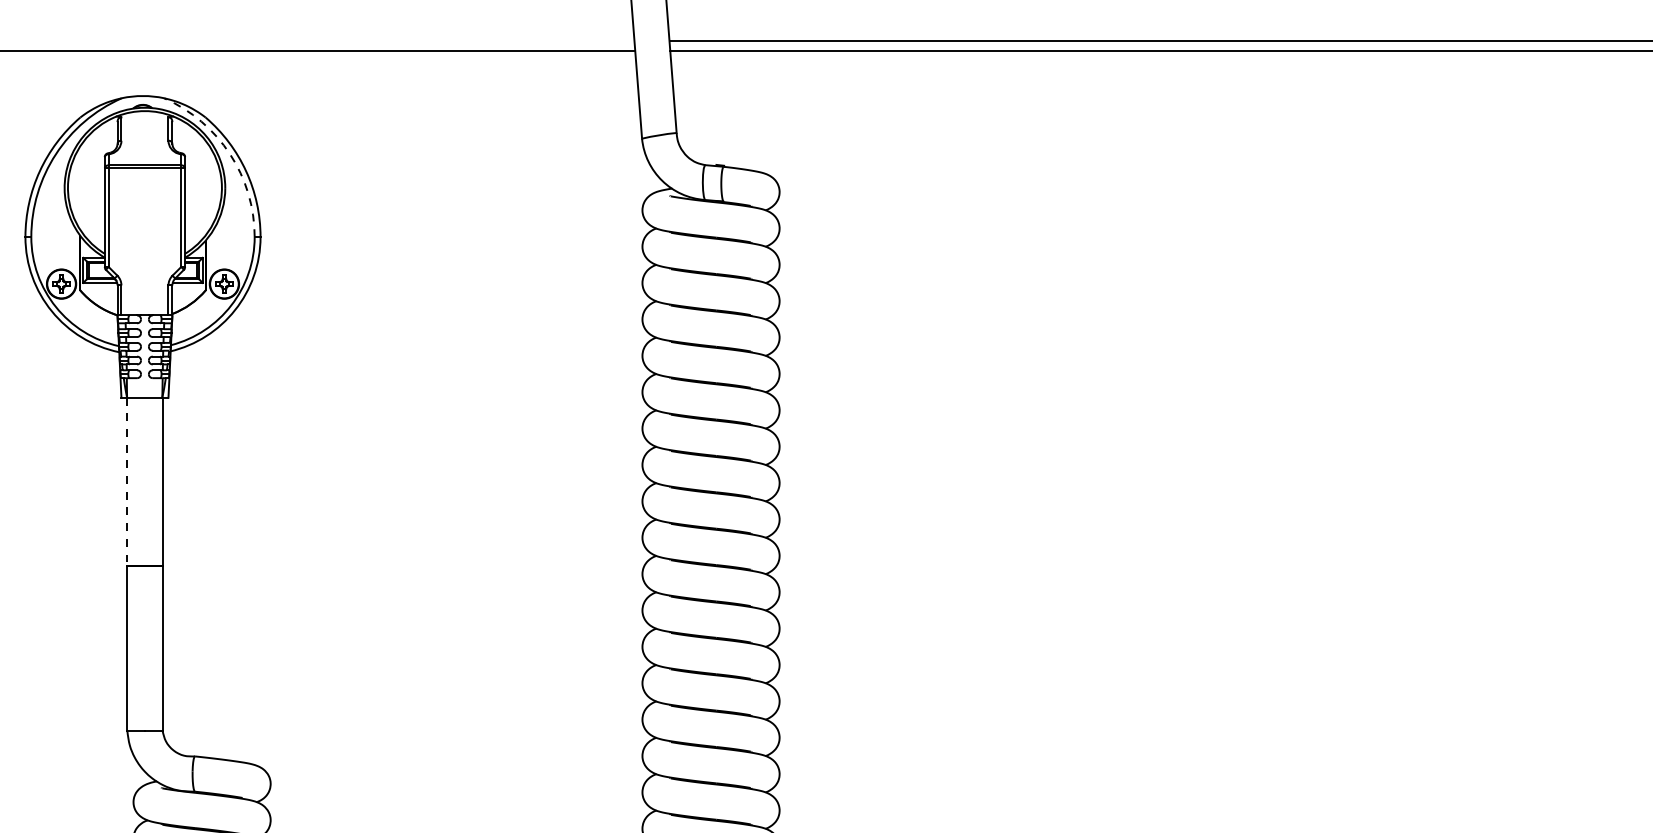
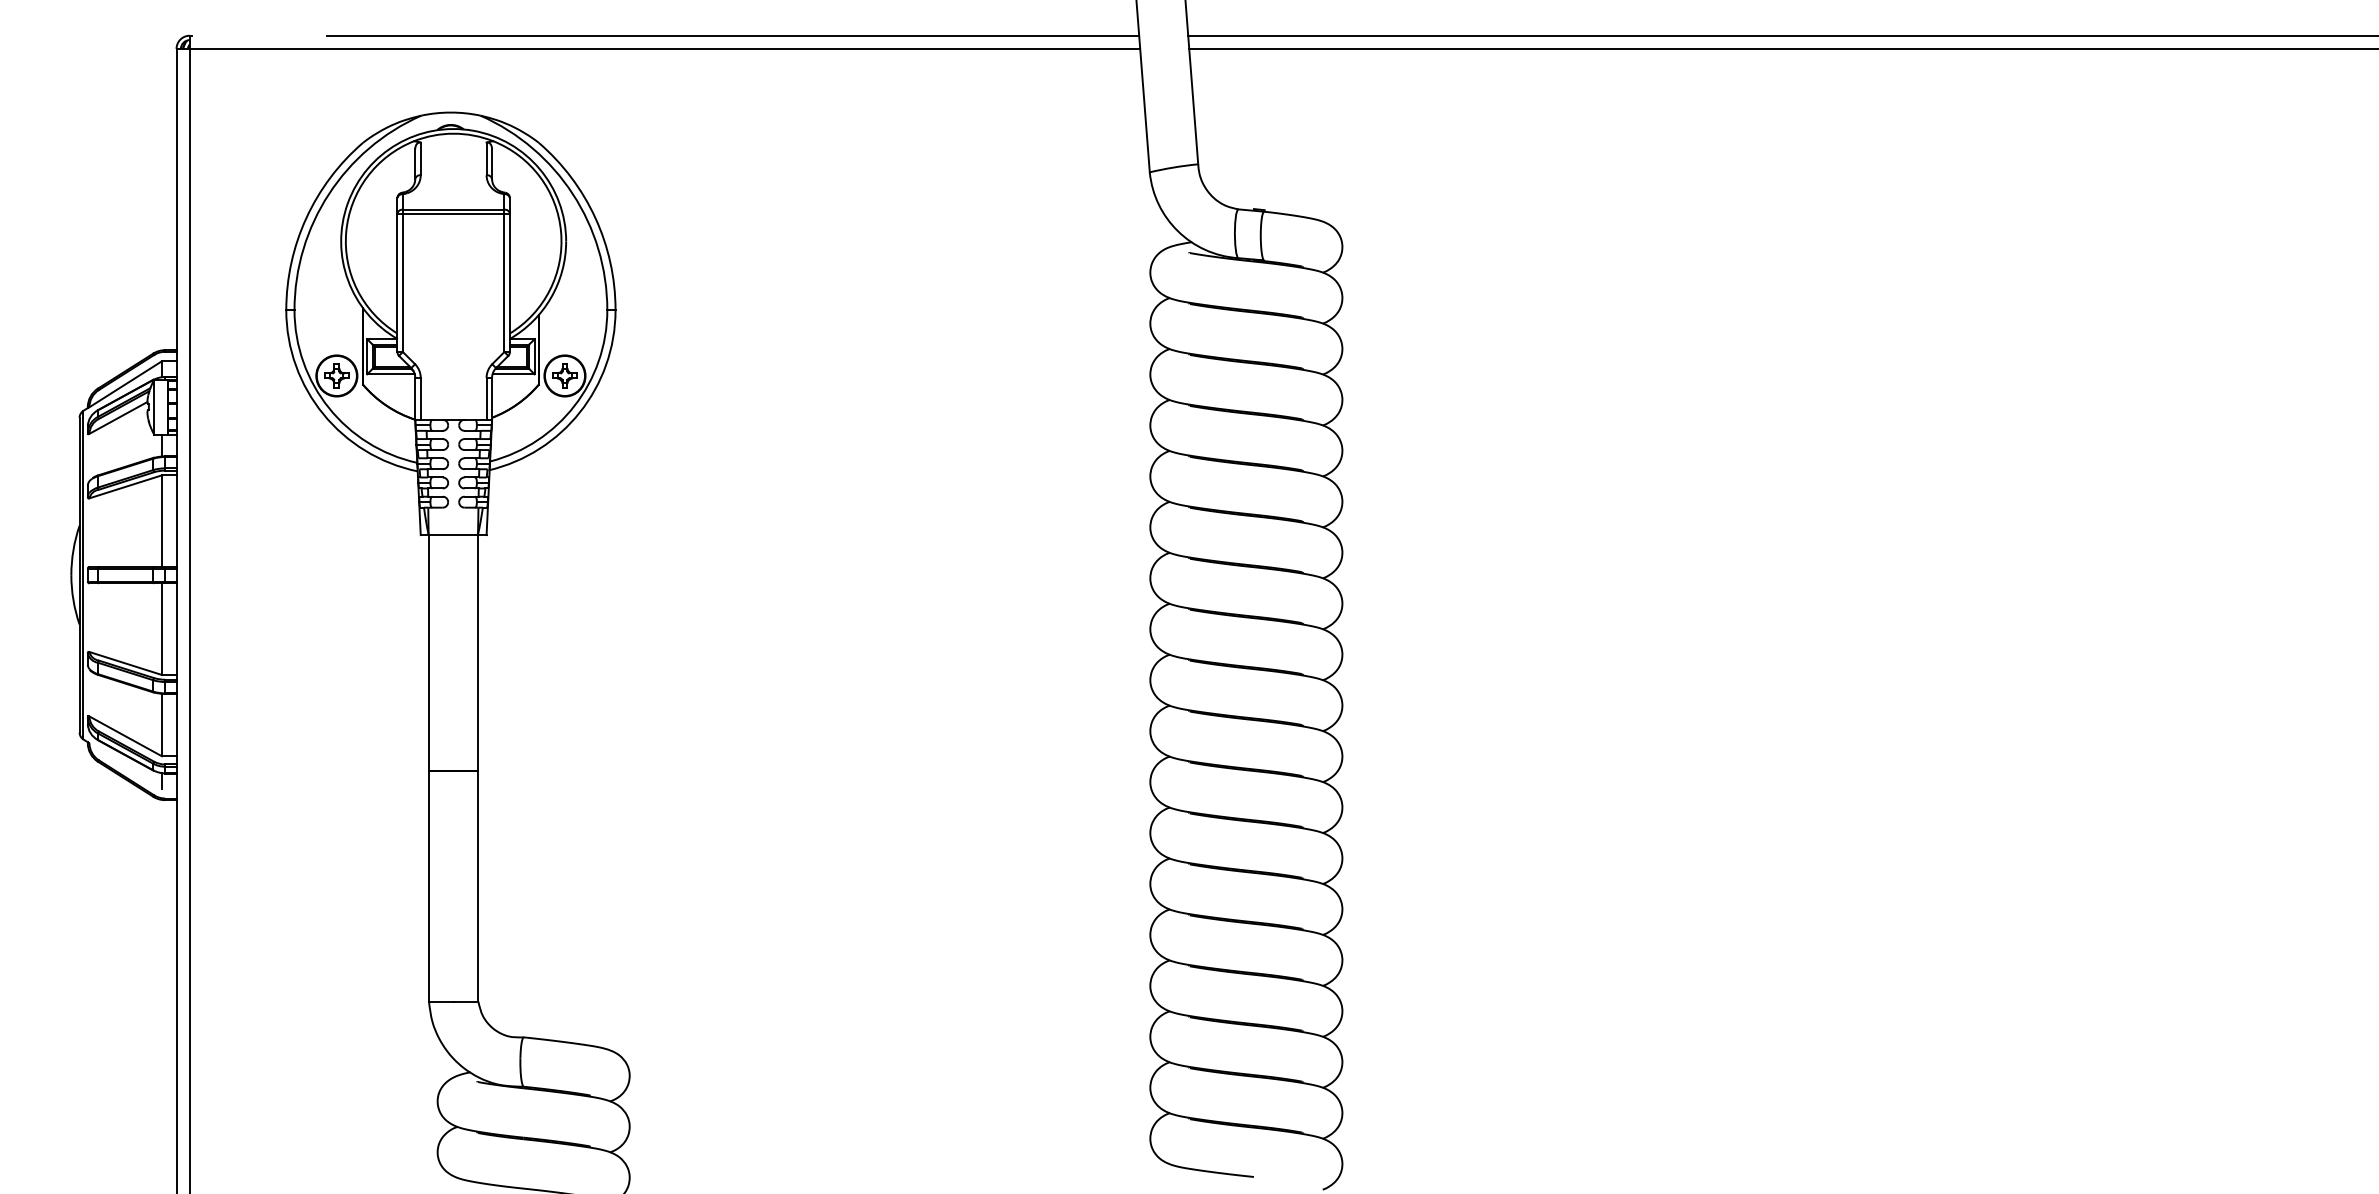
line: (344, 40) -> (733, 35), added
arc: (229, 154) -> (572, 194), dashed -> solid
line: (126, 482) -> (428, 653), dashed -> solid

